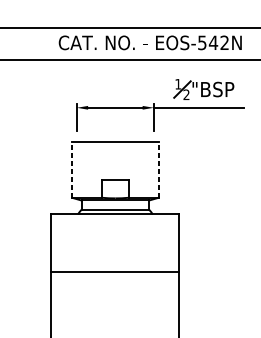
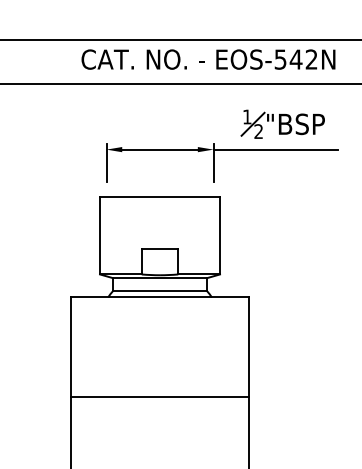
line: (72, 169) -> (100, 235), dashed -> solid
line: (158, 169) -> (220, 235), dashed -> solid
line: (114, 272) -> (159, 396), moved

